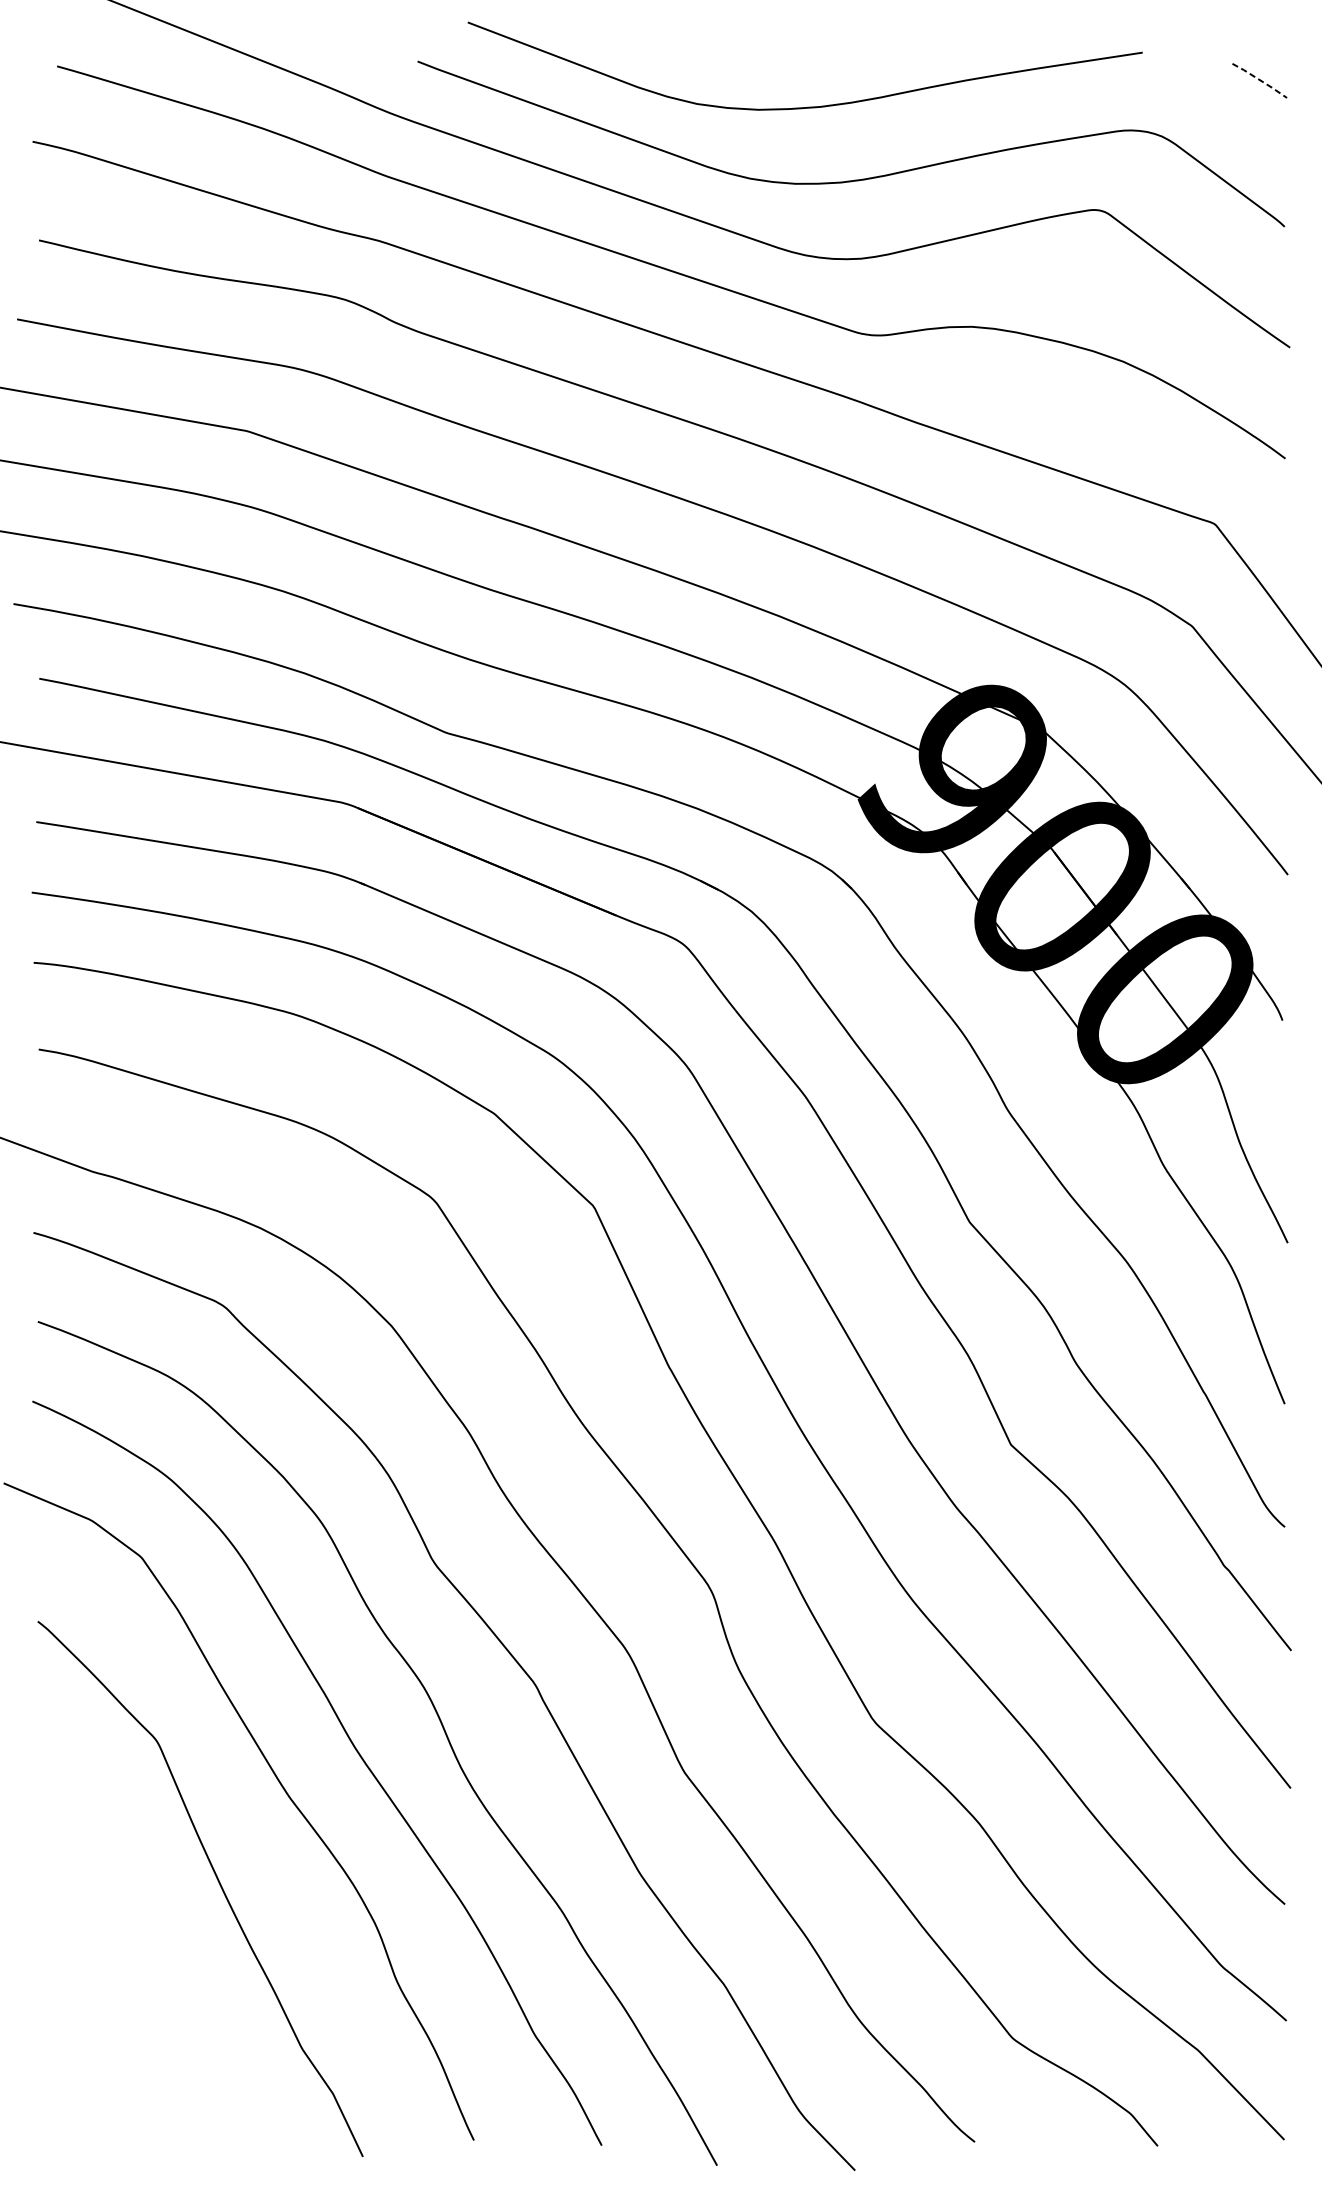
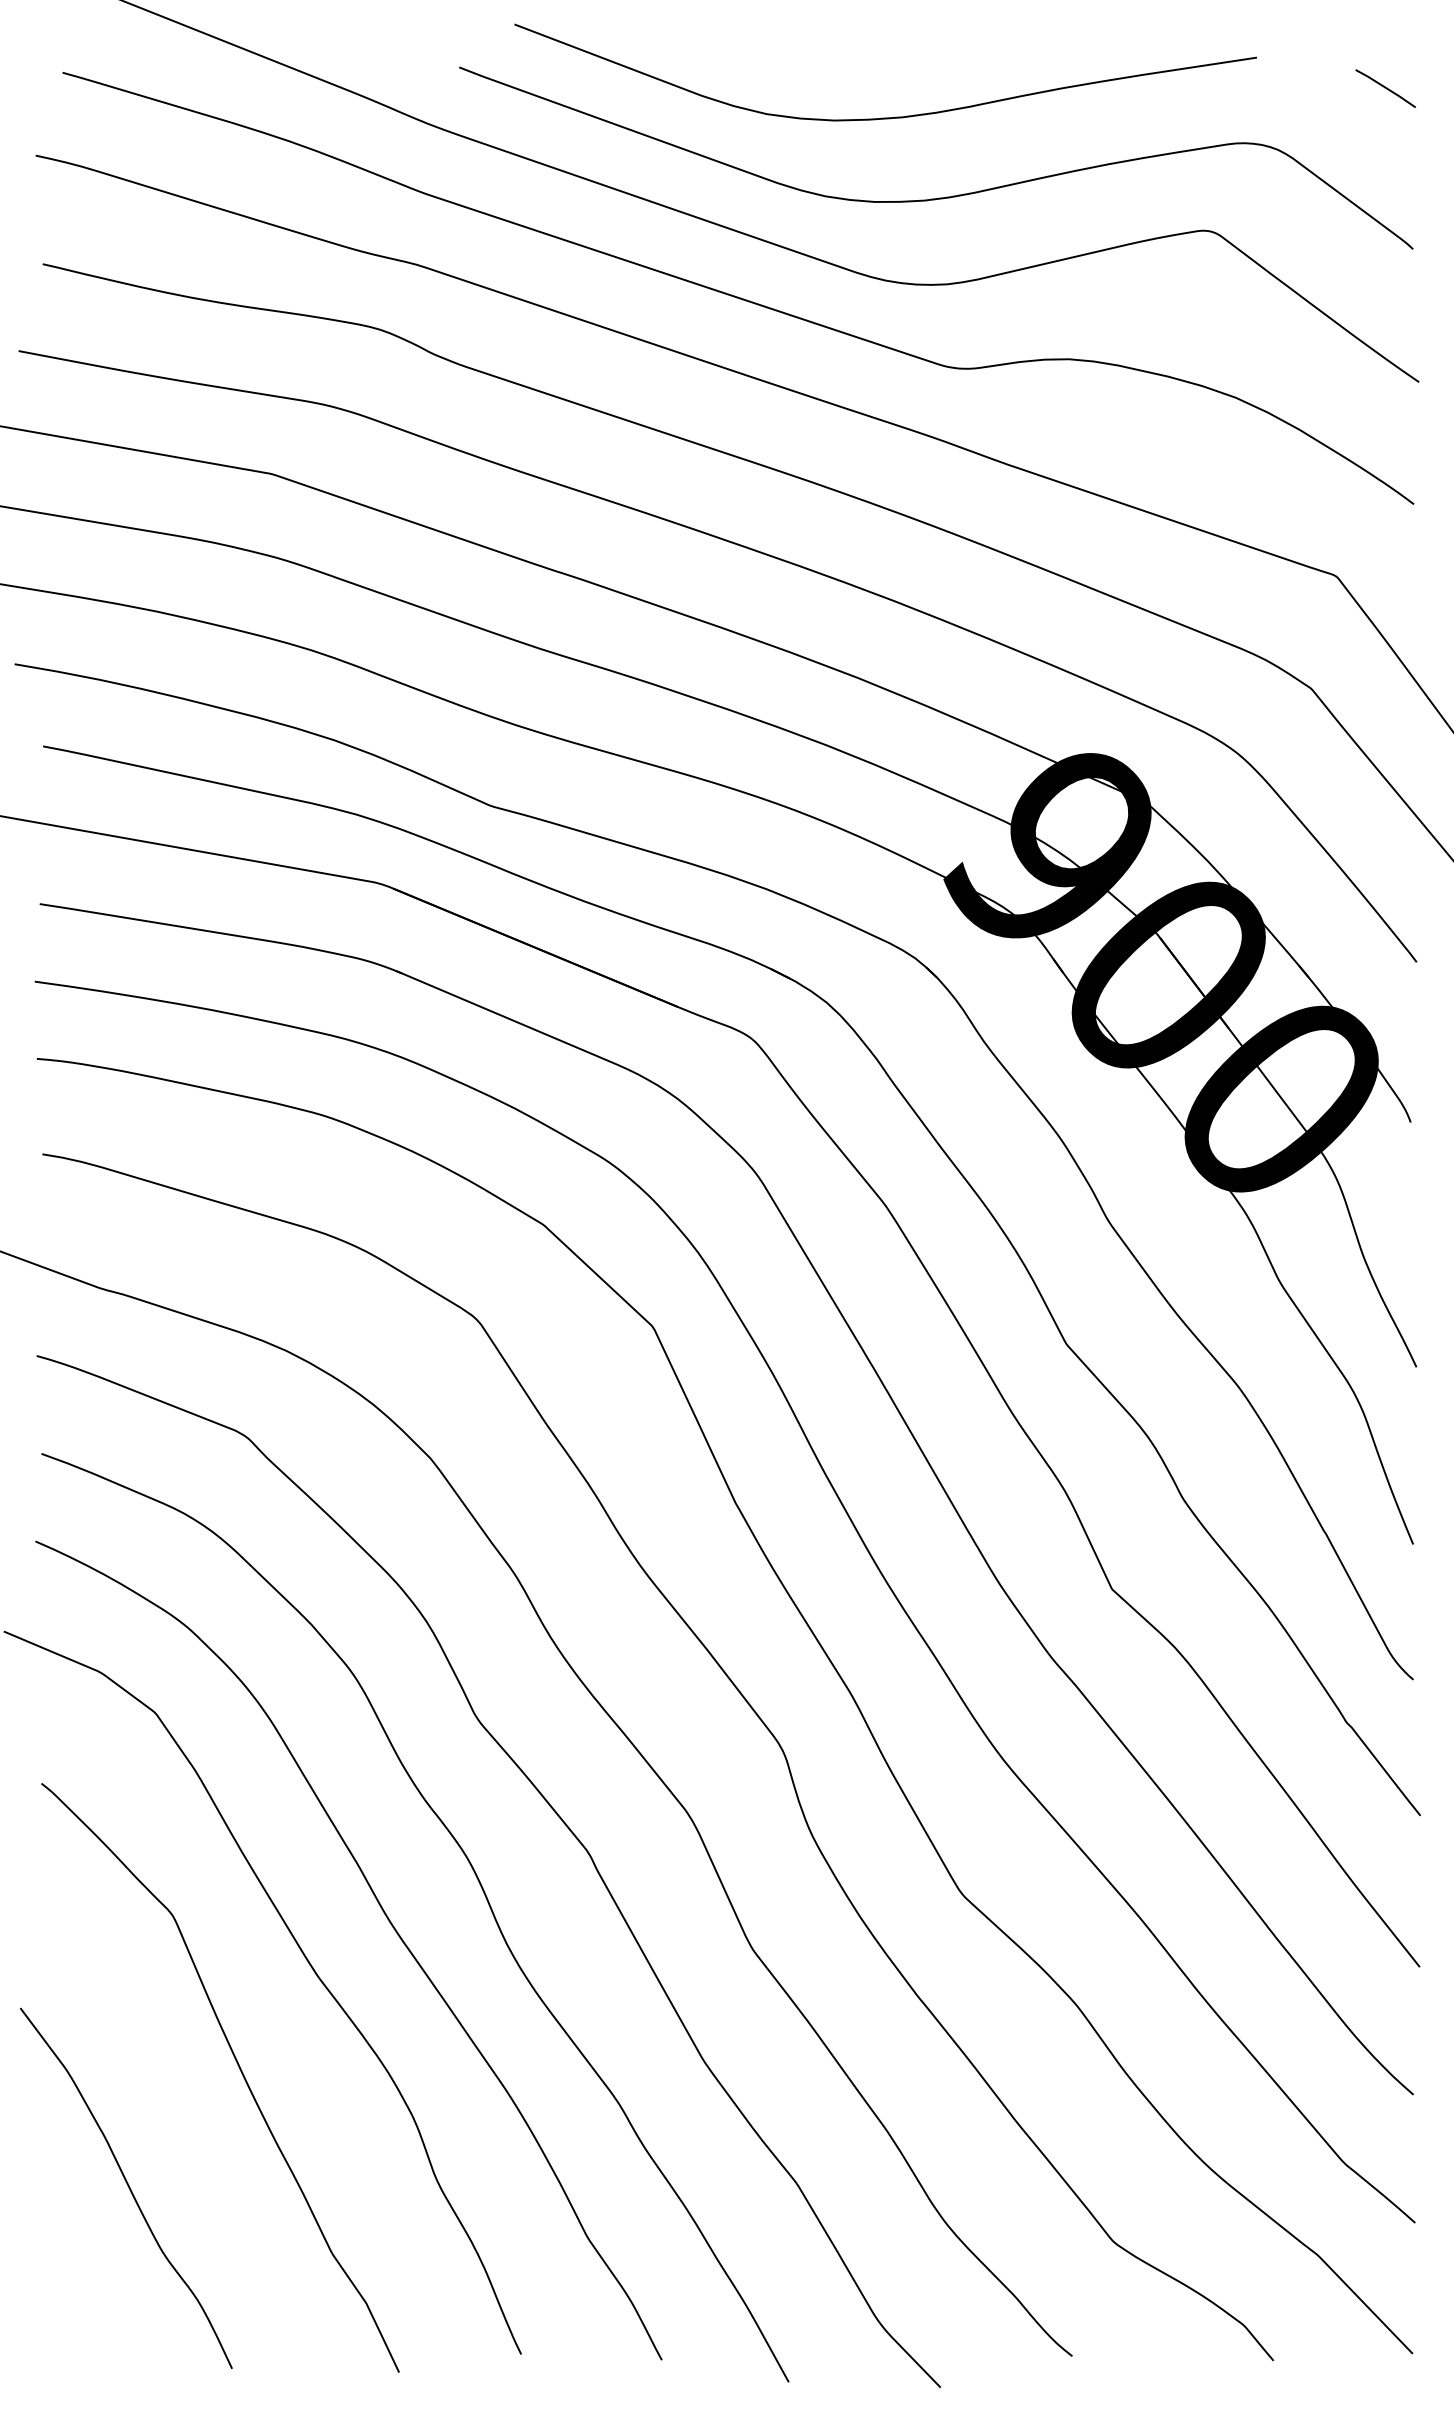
line: (1260, 80) -> (1386, 88), dashed -> solid
curve: (116, 1987) -> (127, 2186), added

